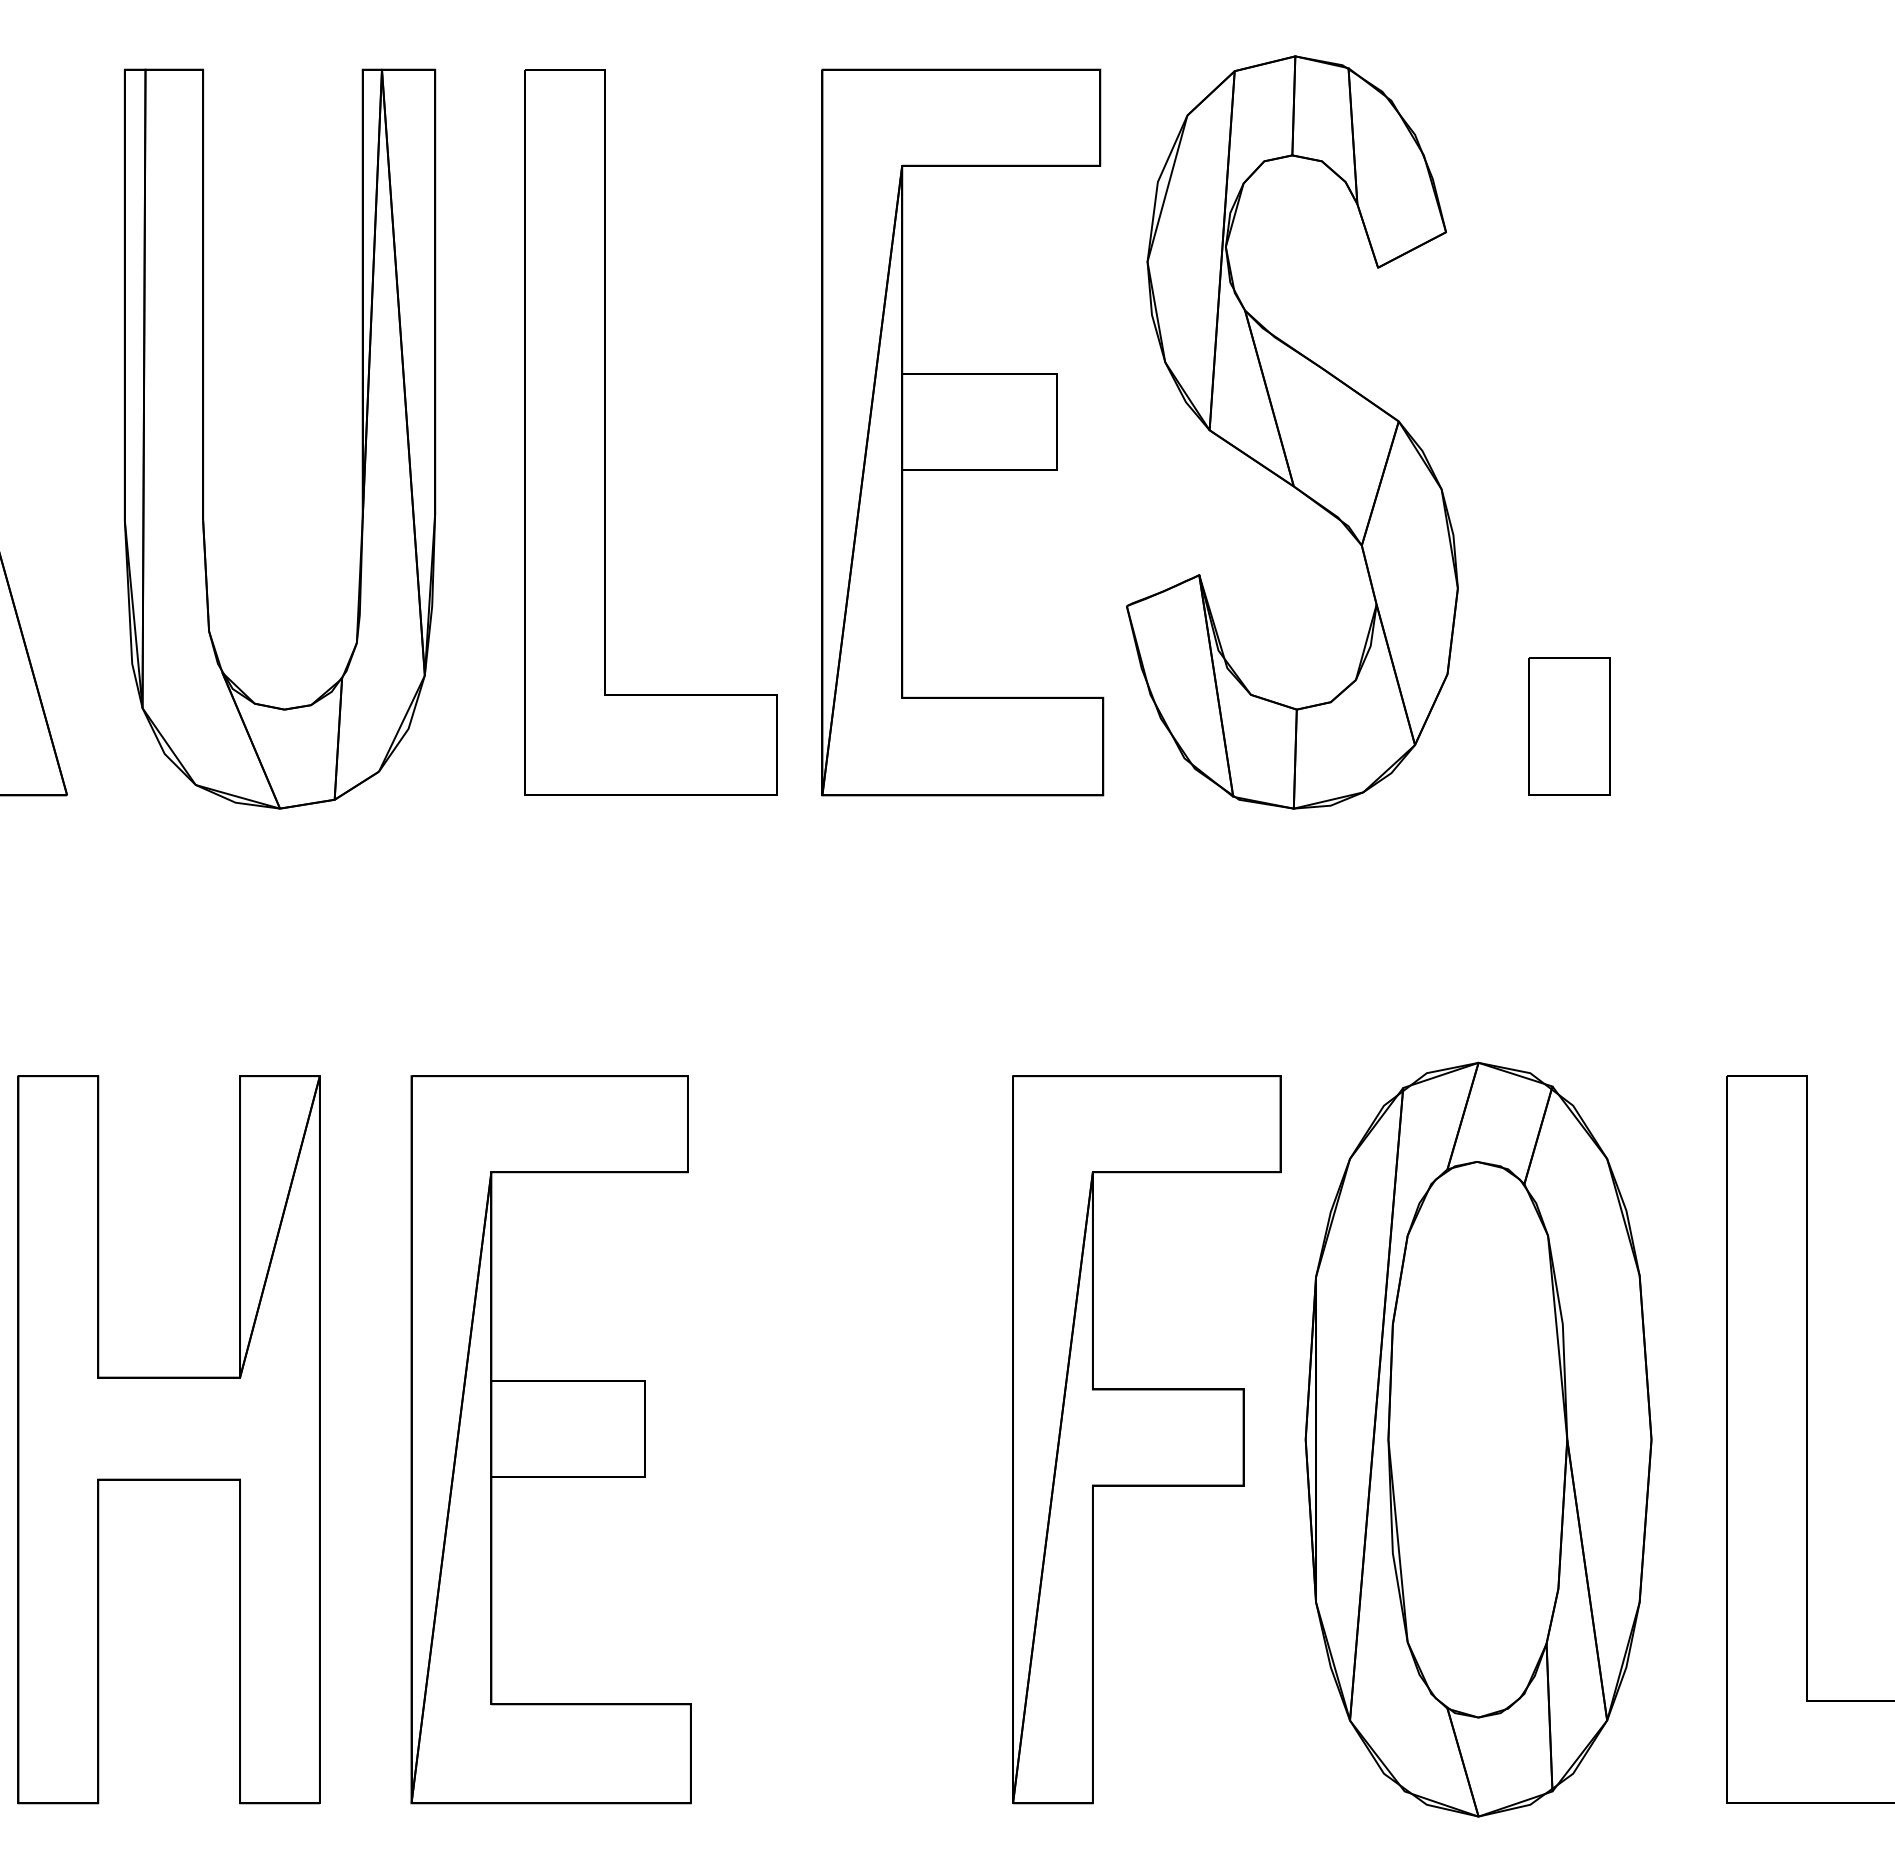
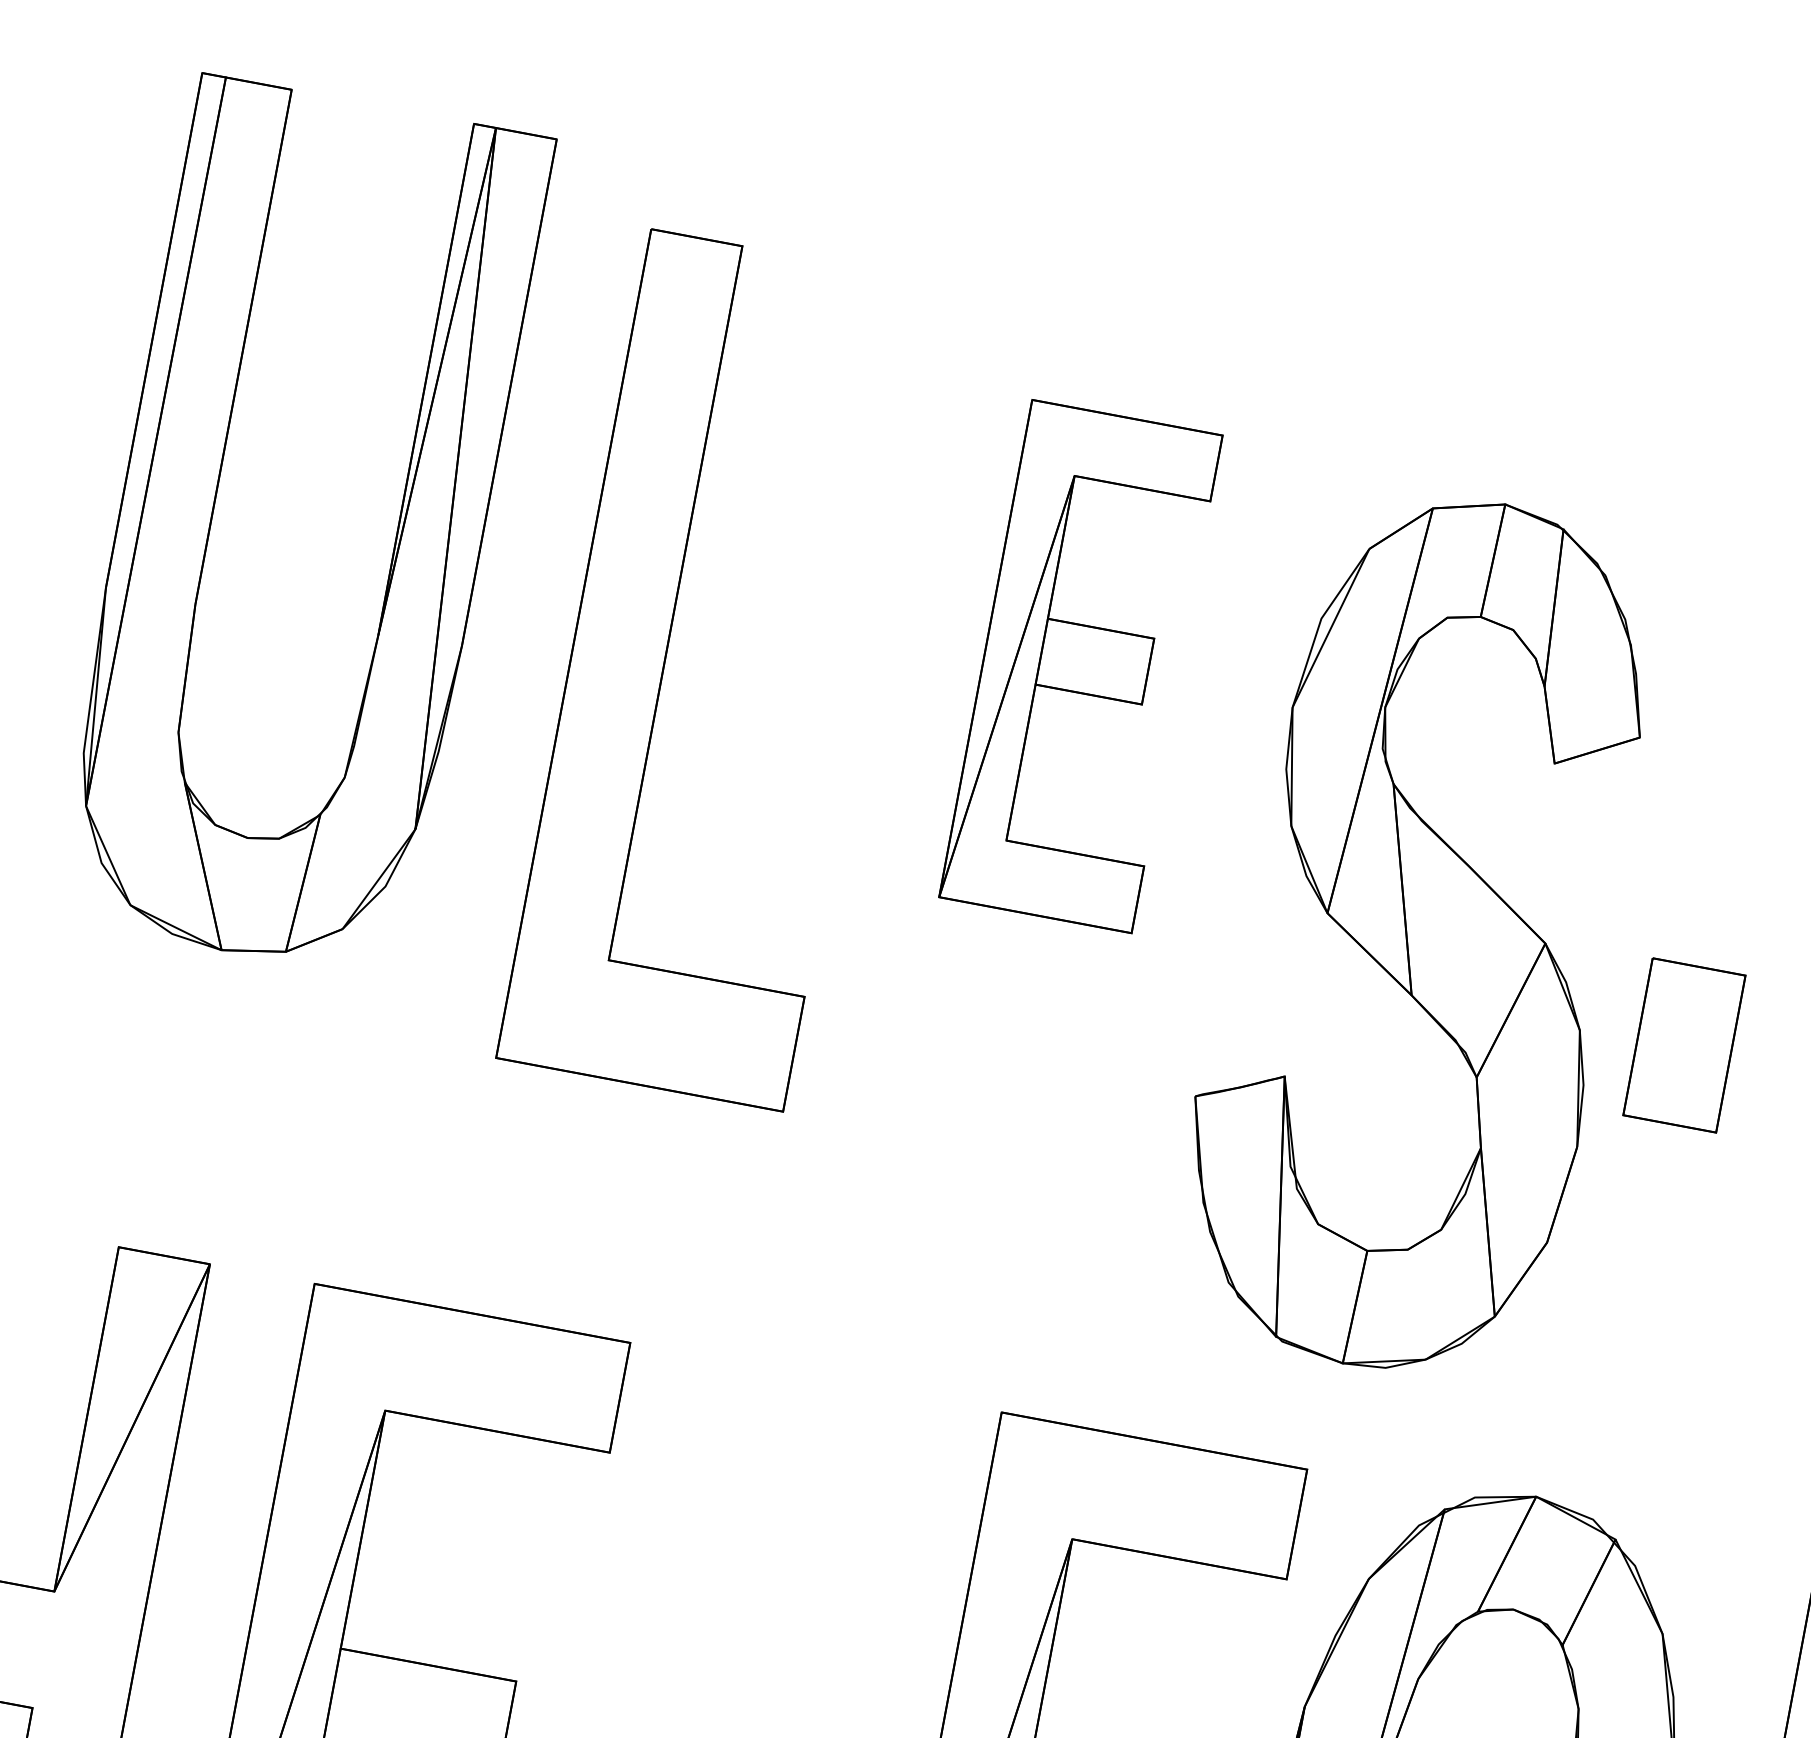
part: (605, 432) -> (665, 660), moved
part: (962, 432) -> (1081, 666), size x0.6
part: (1292, 432) -> (1421, 933), moved
part: (1569, 726) -> (1684, 1045), moved

